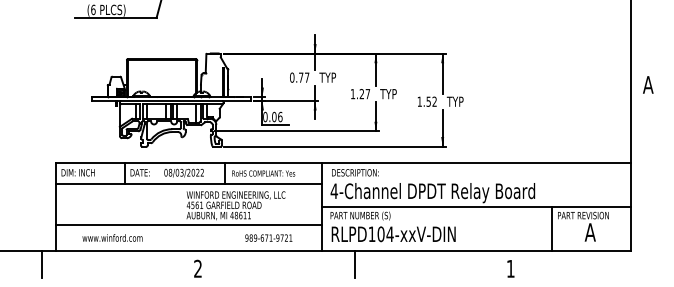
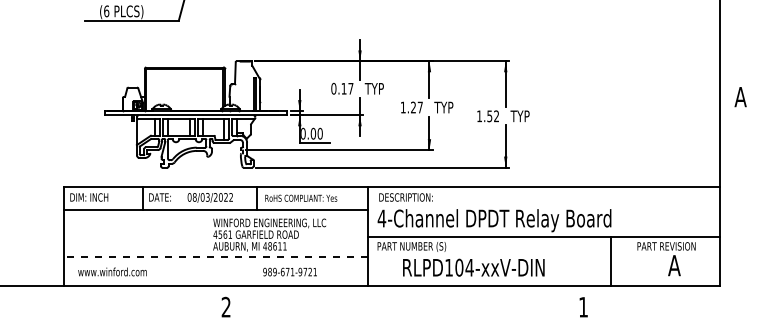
text: (300, 77) -> (343, 88), 0.77 -> 0.17
text: (279, 116) -> (319, 133), 0.06 -> 0.00
line: (188, 225) -> (215, 257), solid -> dashed
line: (552, 228) -> (611, 261), moved
text: (393, 234) -> (473, 267), moved
text: (112, 237) -> (112, 271), moved
text: (268, 237) -> (289, 271), moved
line: (41, 263) -> (47, 301), removed
line: (354, 263) -> (405, 301), removed

